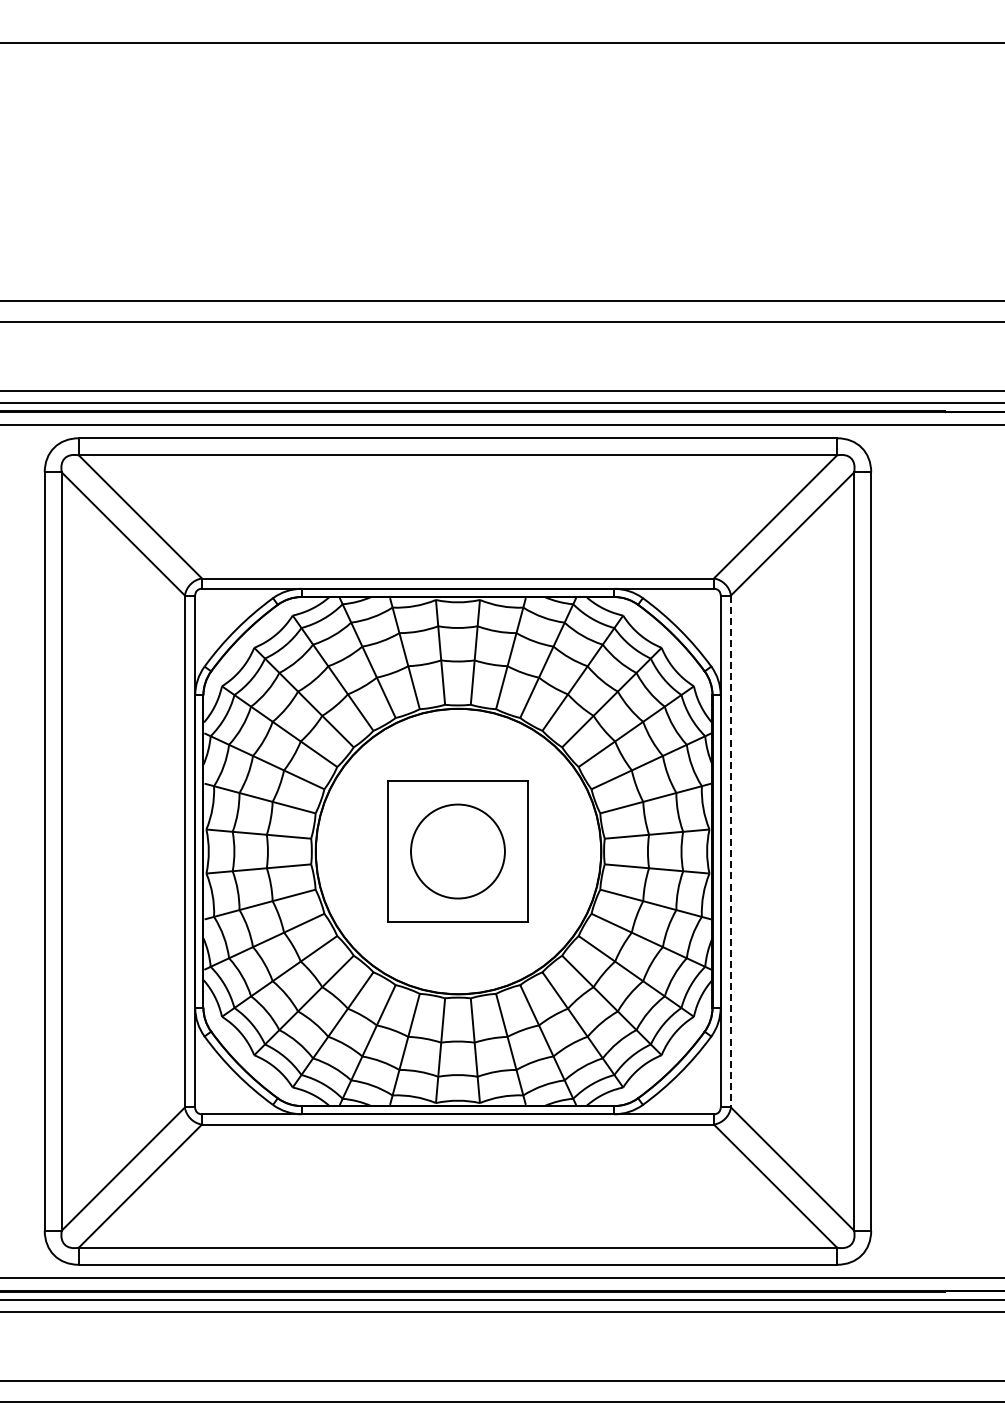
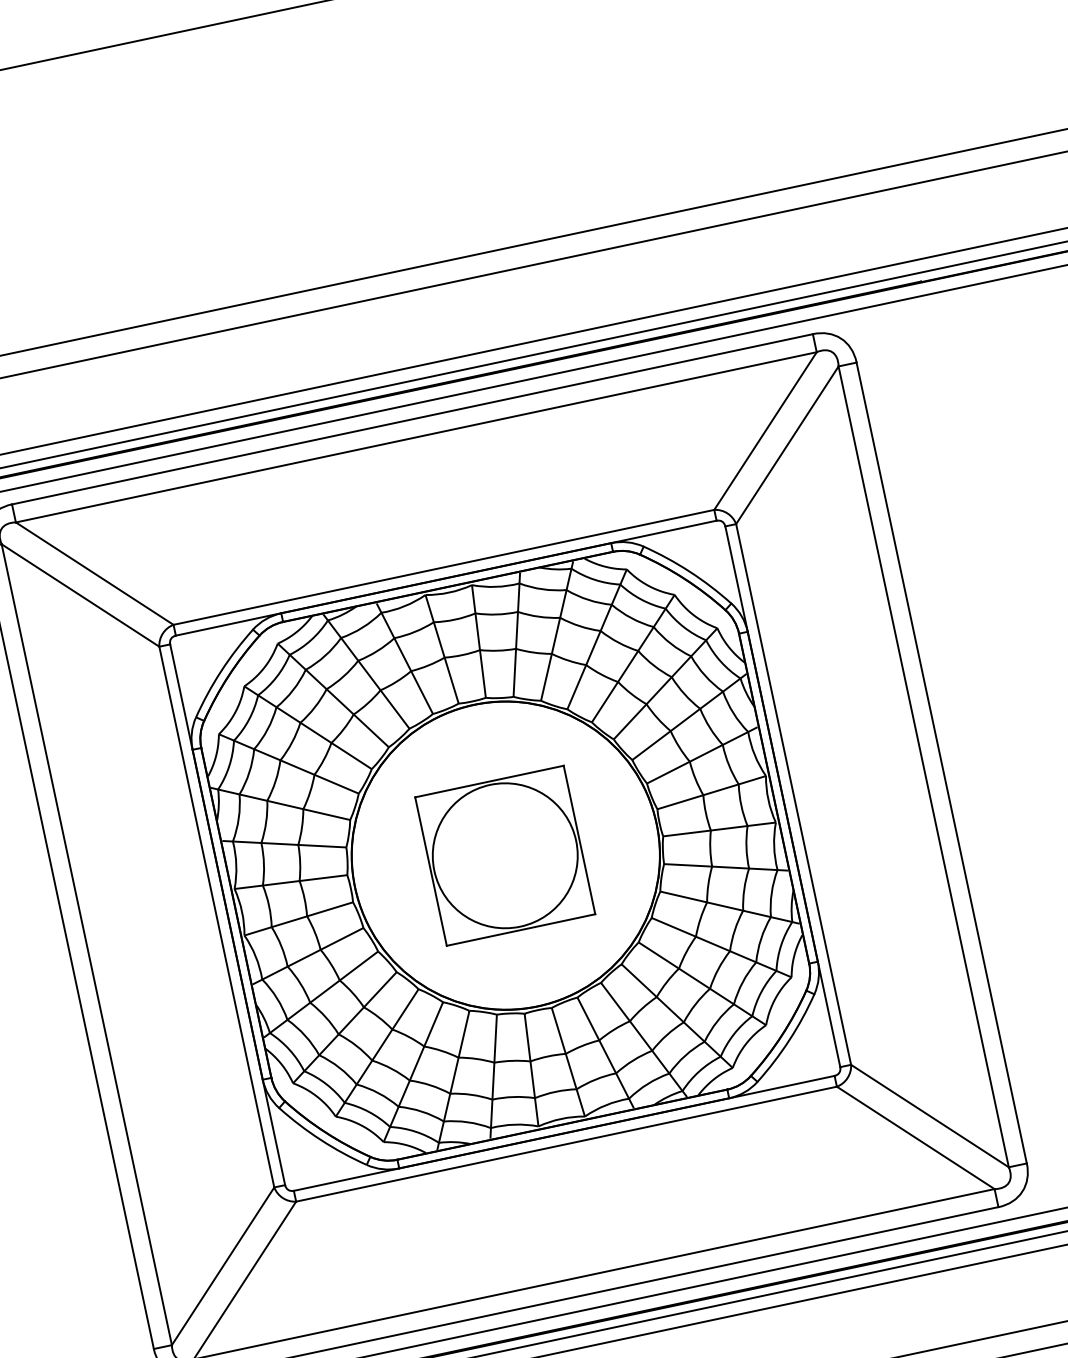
circle: (457, 851) -> (504, 855), size x1.43
line: (730, 851) -> (793, 794), dashed -> solid

